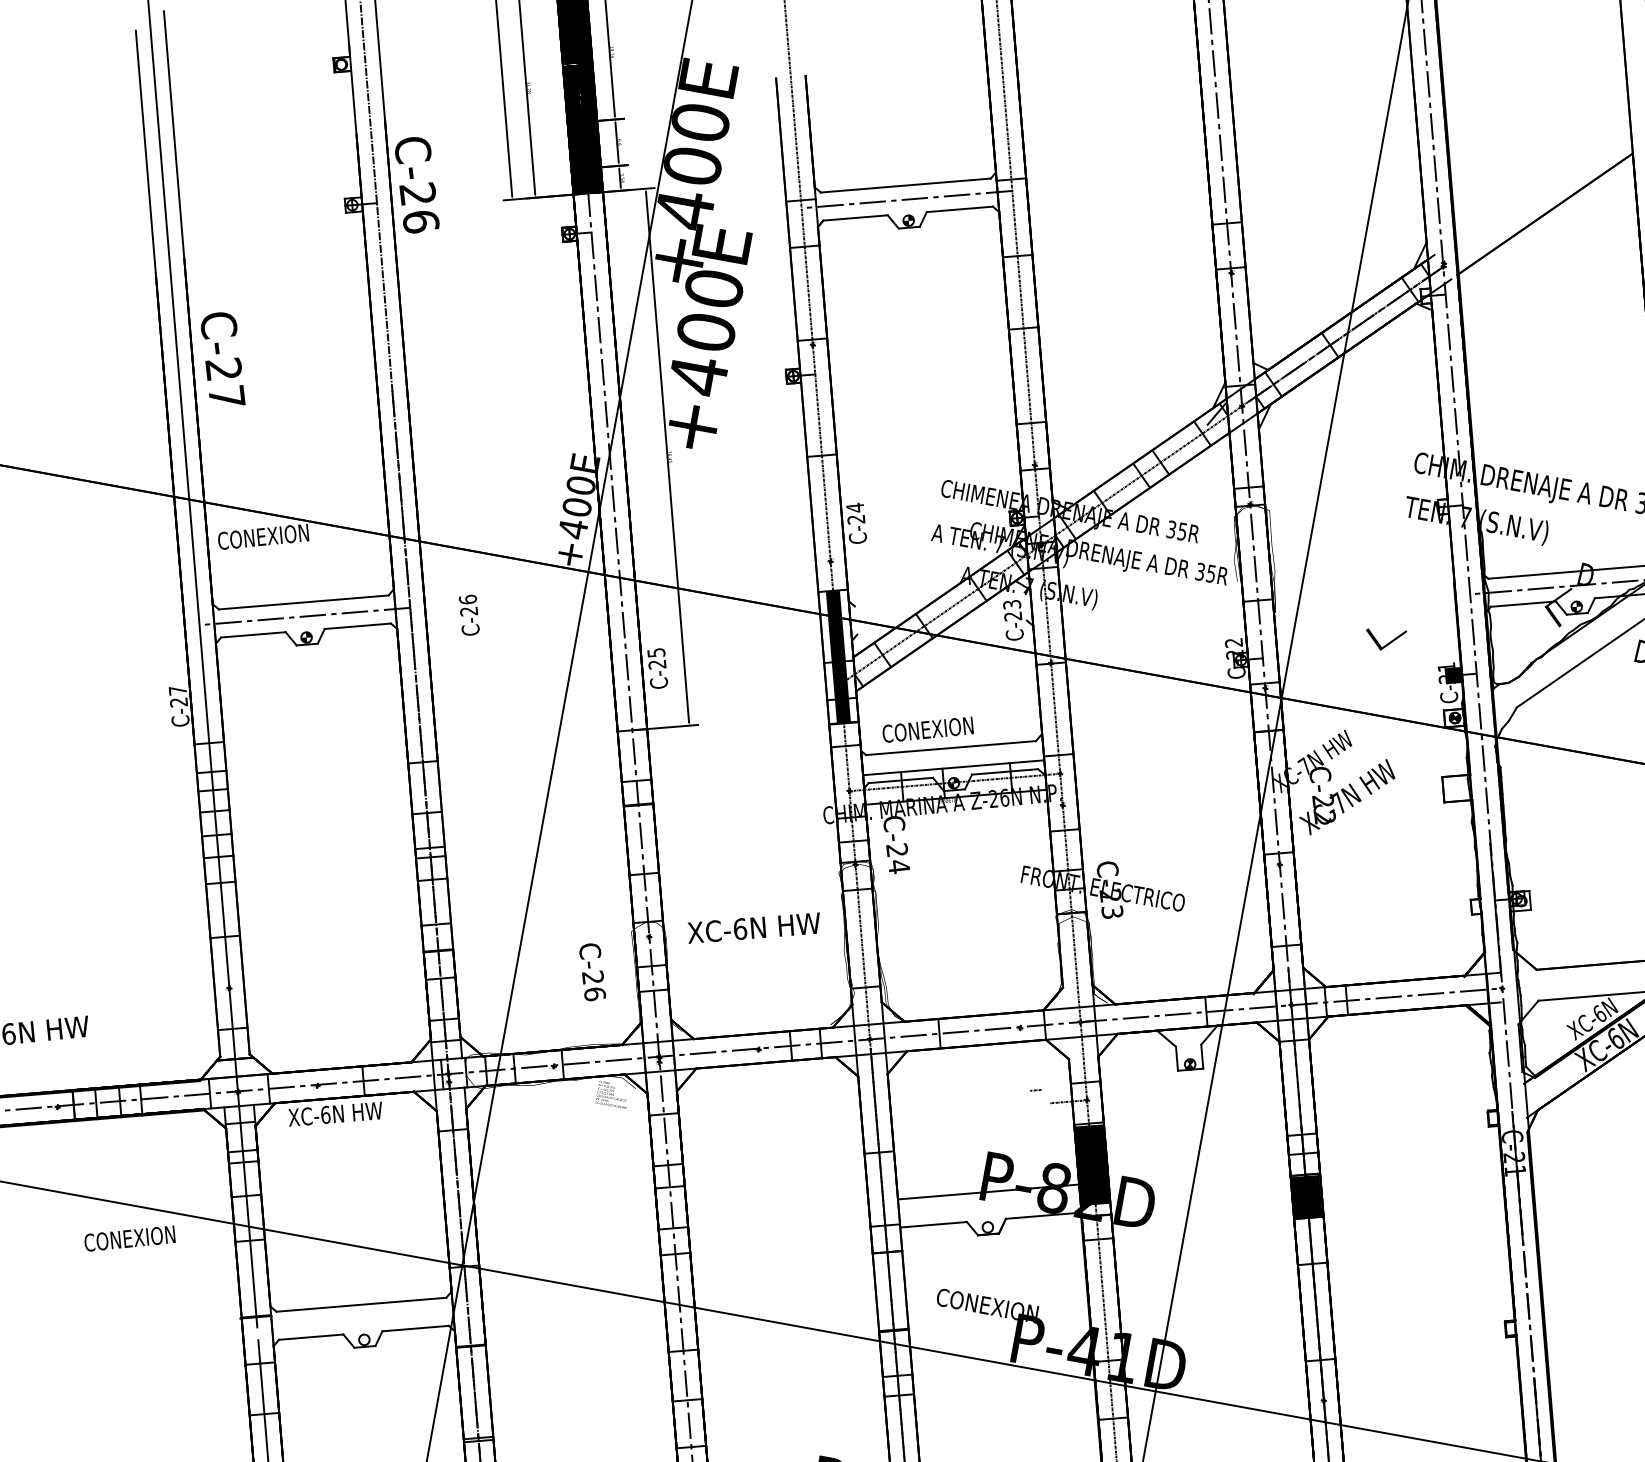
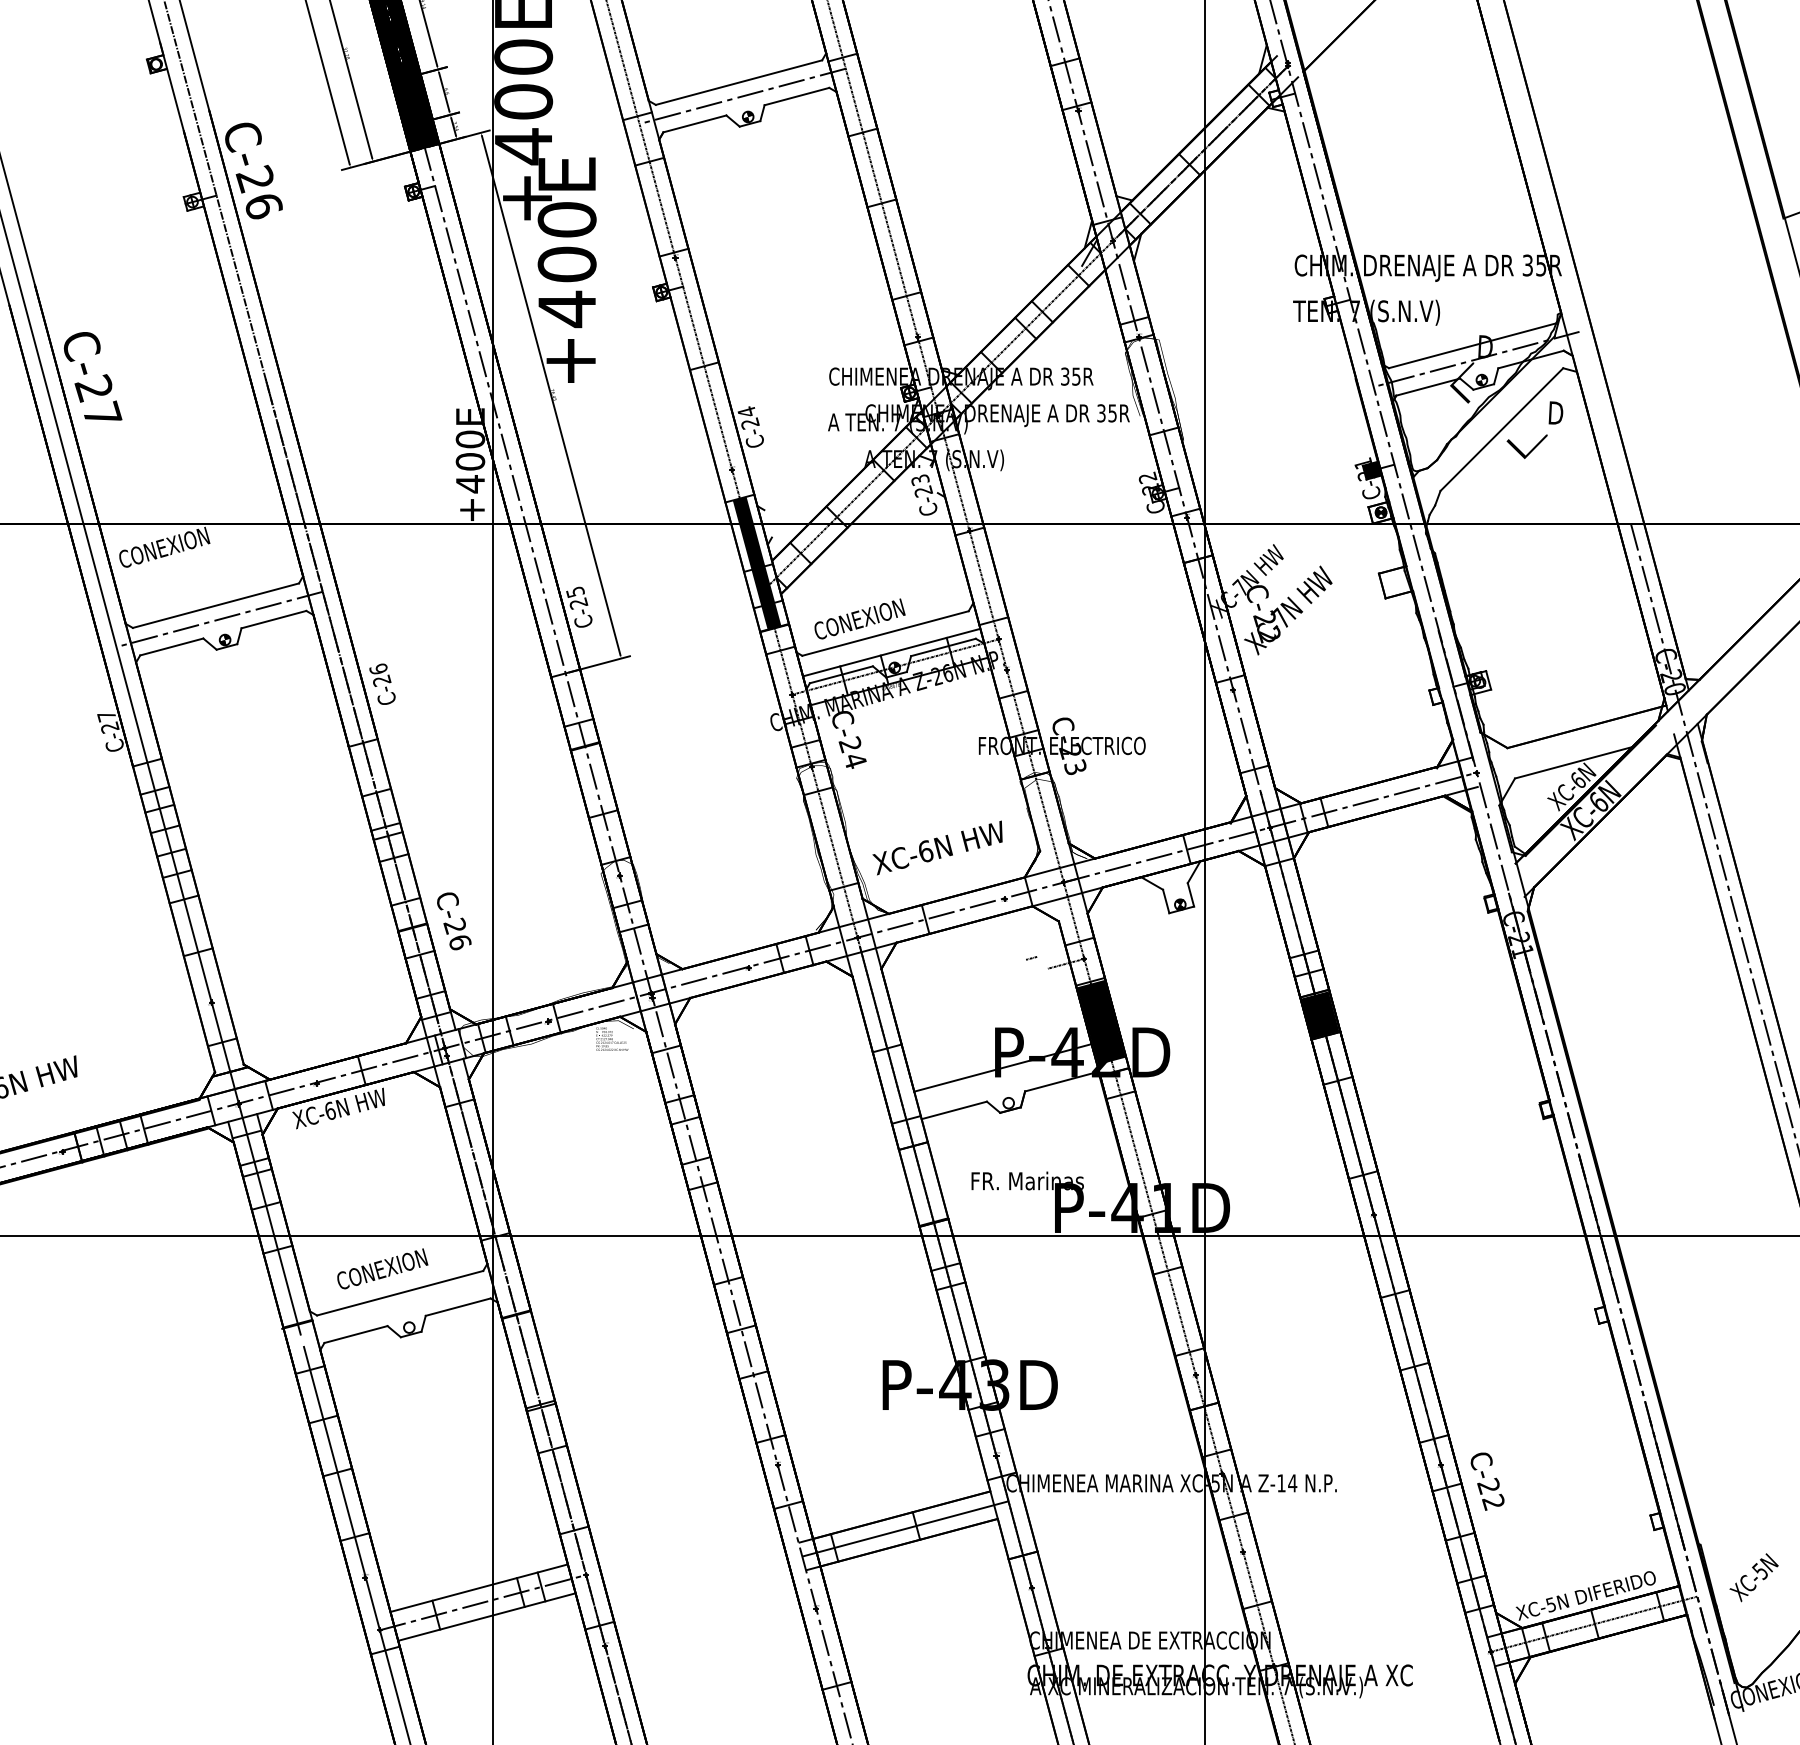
text: (469, 614) -> (382, 683), moved
line: (1387, 643) -> (1530, 450), moved
text: (752, 927) -> (937, 847), moved
text: (593, 972) -> (454, 921), moved
text: (1054, 1188) -> (1067, 1052), P-82D -> P-42D
text: (130, 1237) -> (382, 1268), moved
text: (991, 1305) -> (1026, 1180), CONEXION -> FR. Marinas

